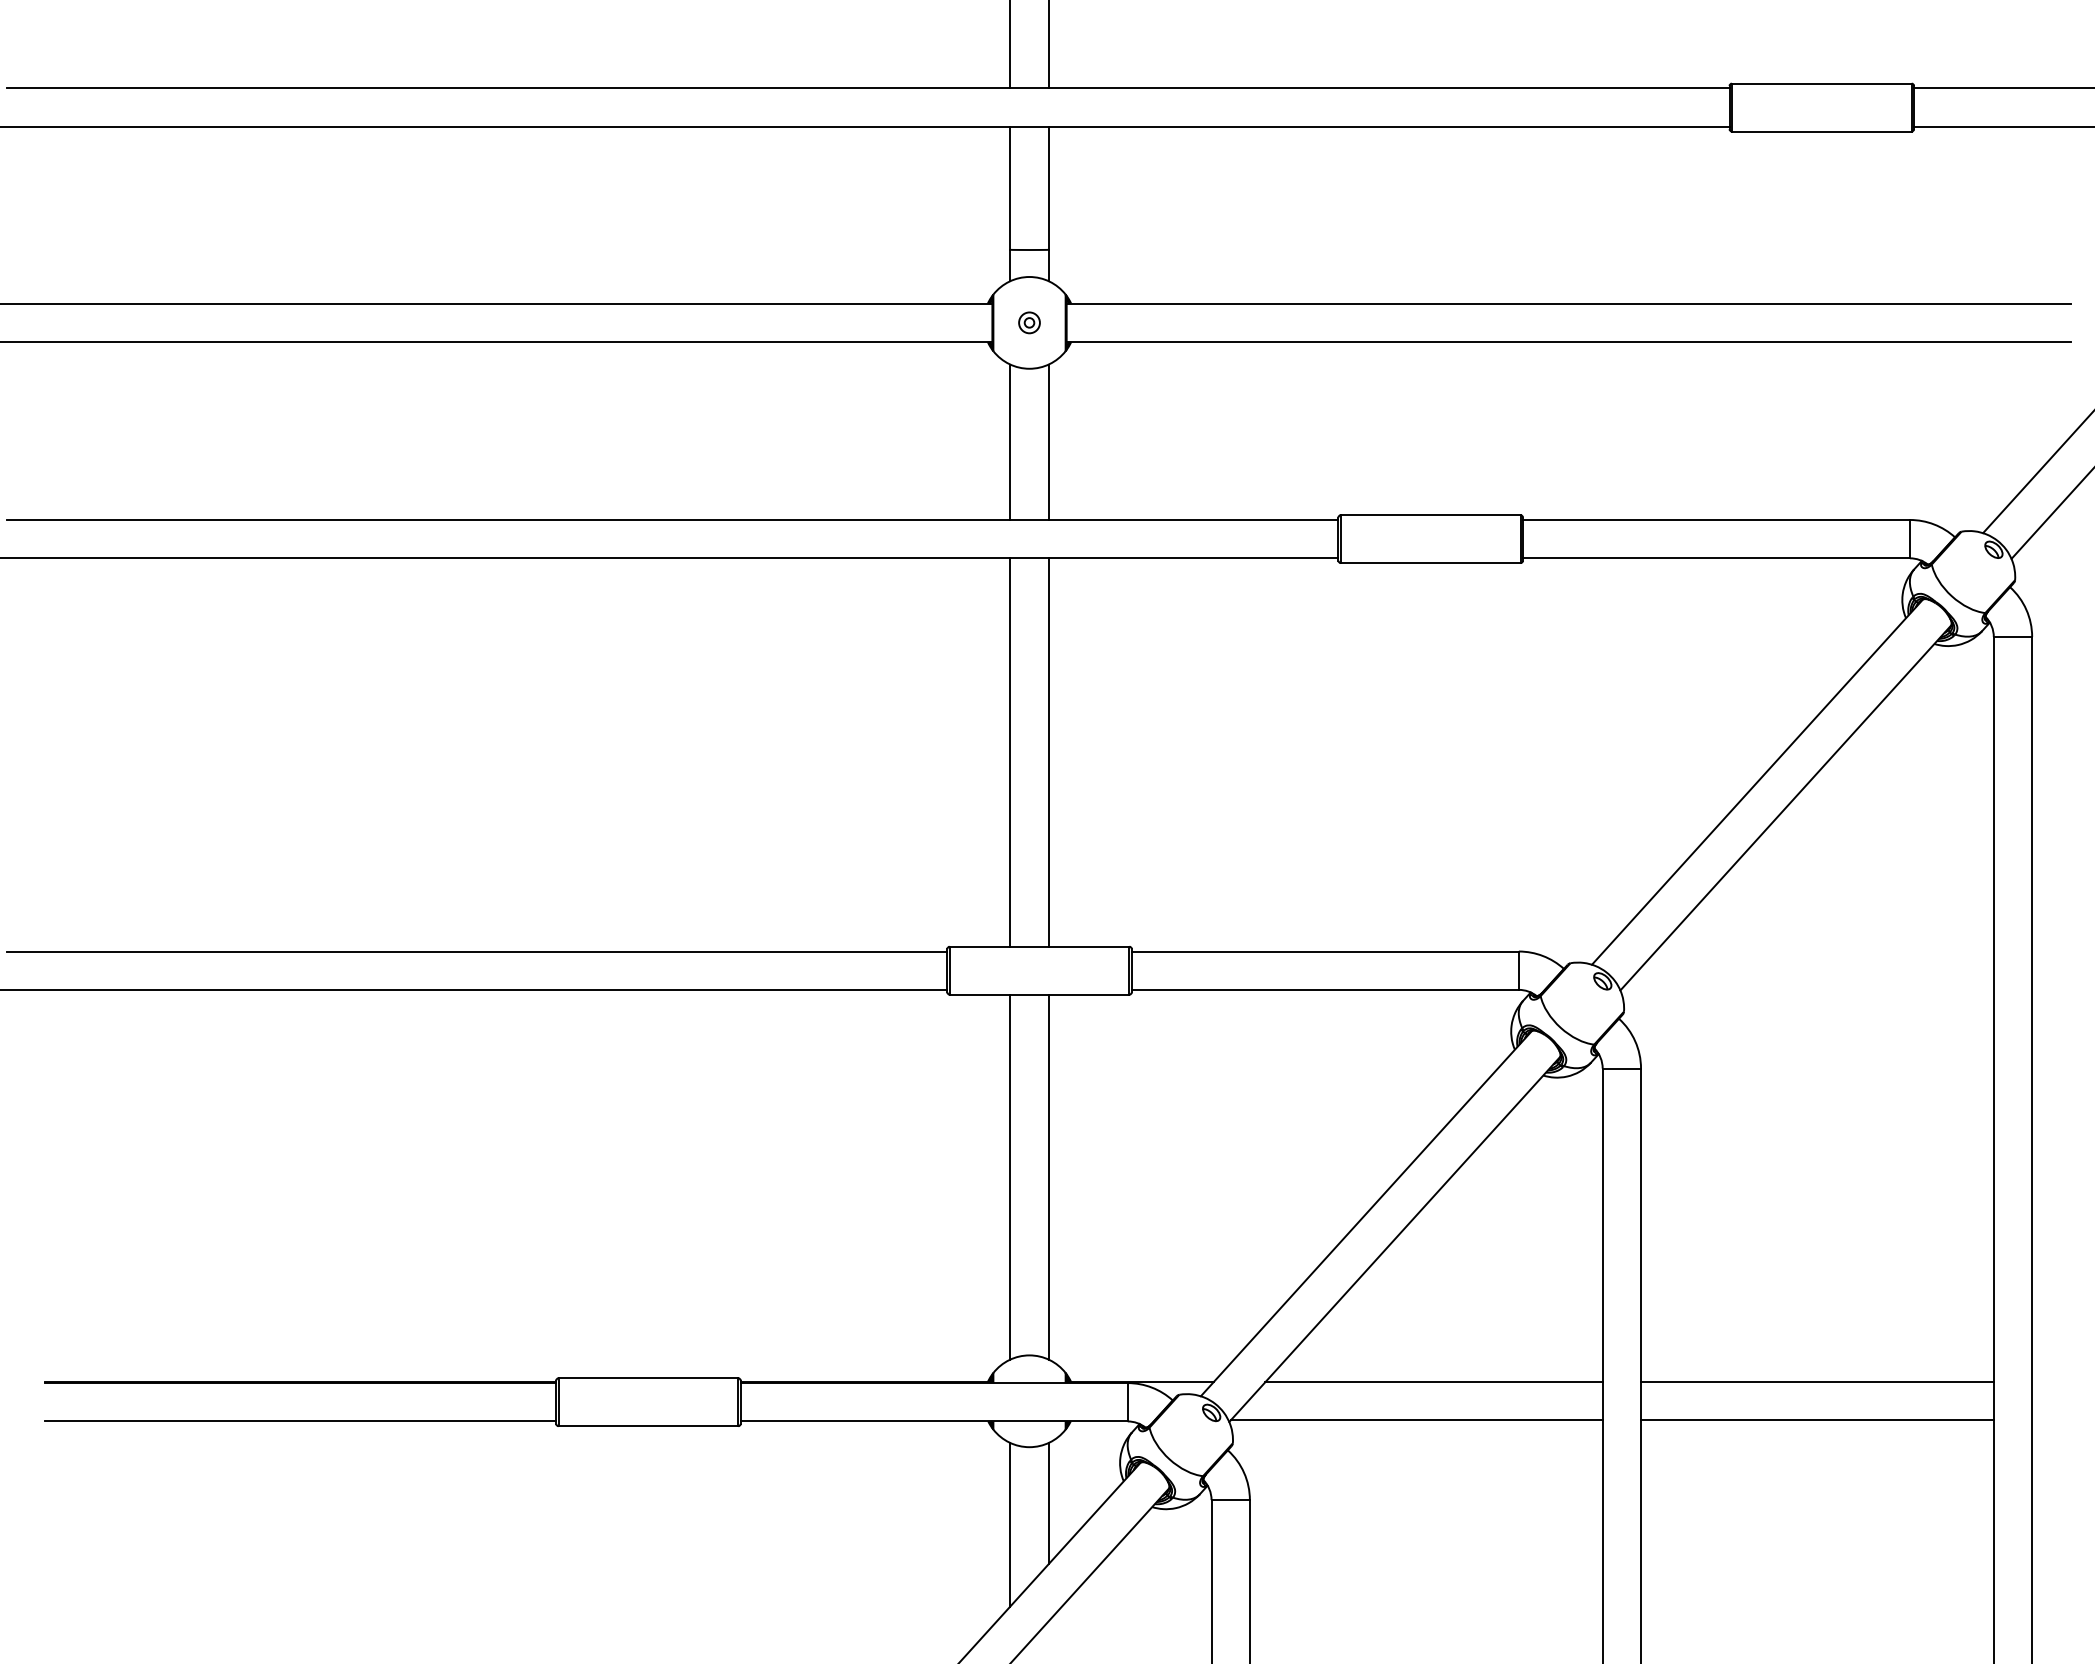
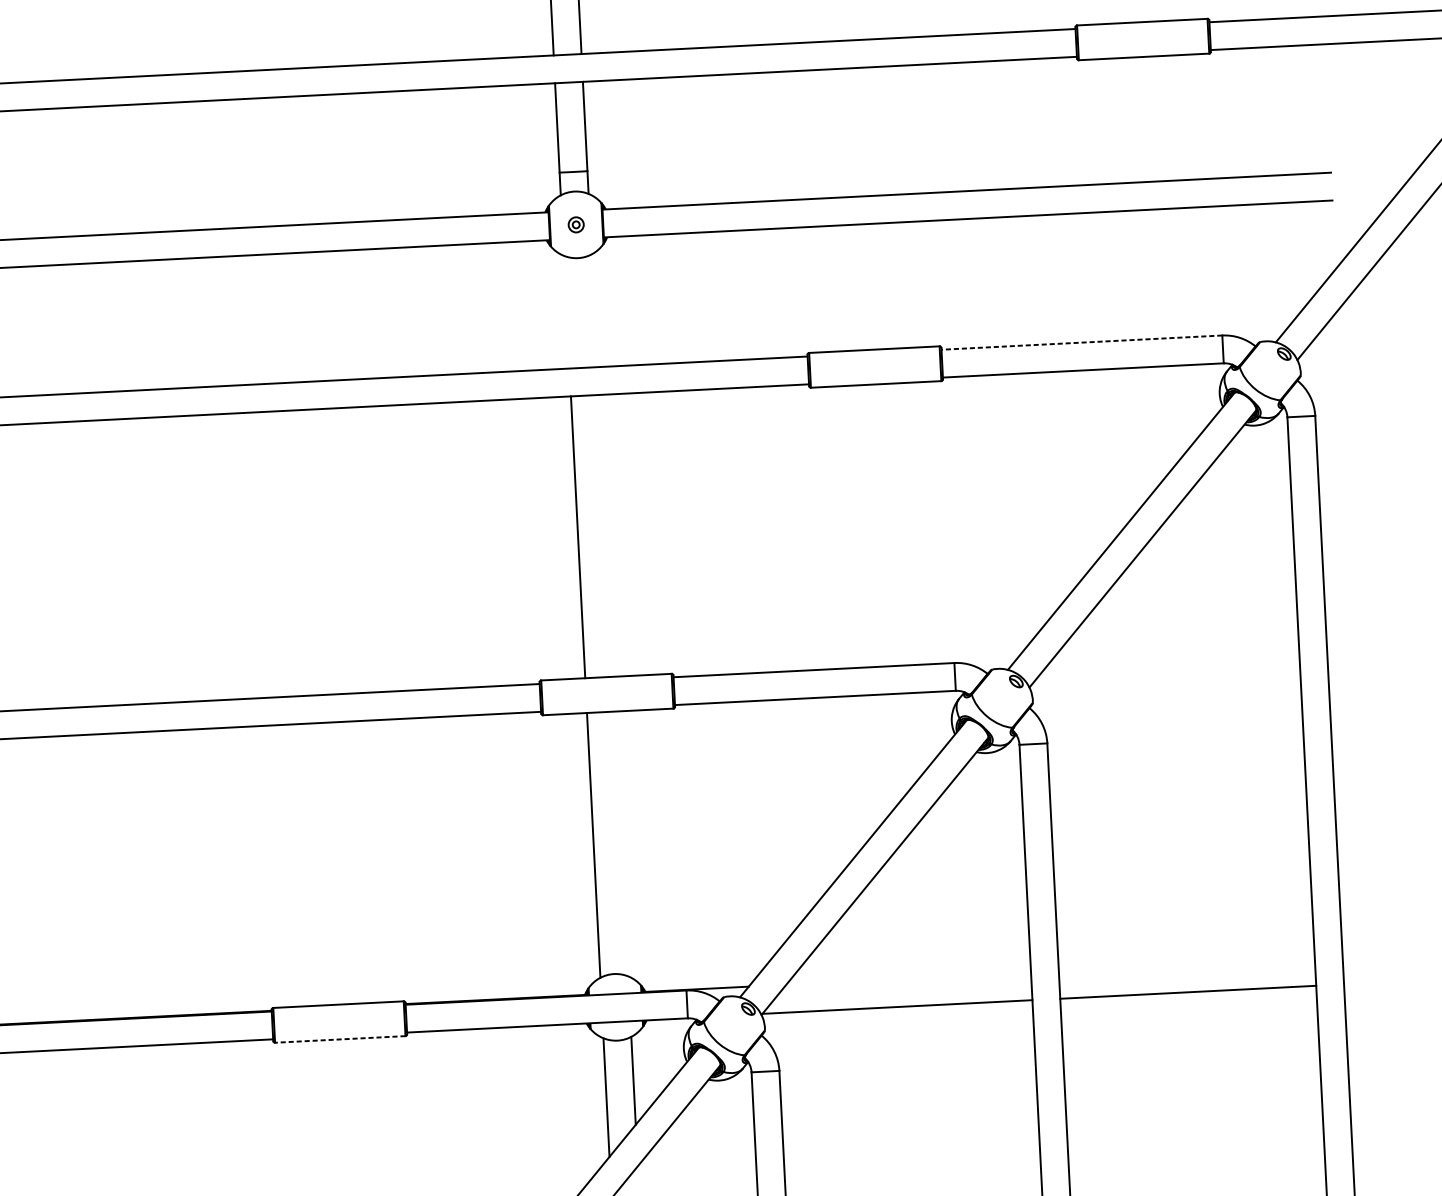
line: (1010, 441) -> (566, 311), removed
line: (1048, 441) -> (594, 310), removed
line: (1716, 519) -> (1081, 342), solid -> dashed
line: (1048, 752) -> (605, 535), removed
line: (1048, 1176) -> (621, 843), removed
line: (1433, 1382) -> (908, 978), removed
line: (1817, 1382) -> (1186, 964), removed
line: (648, 1426) -> (340, 1039), solid -> dashed

